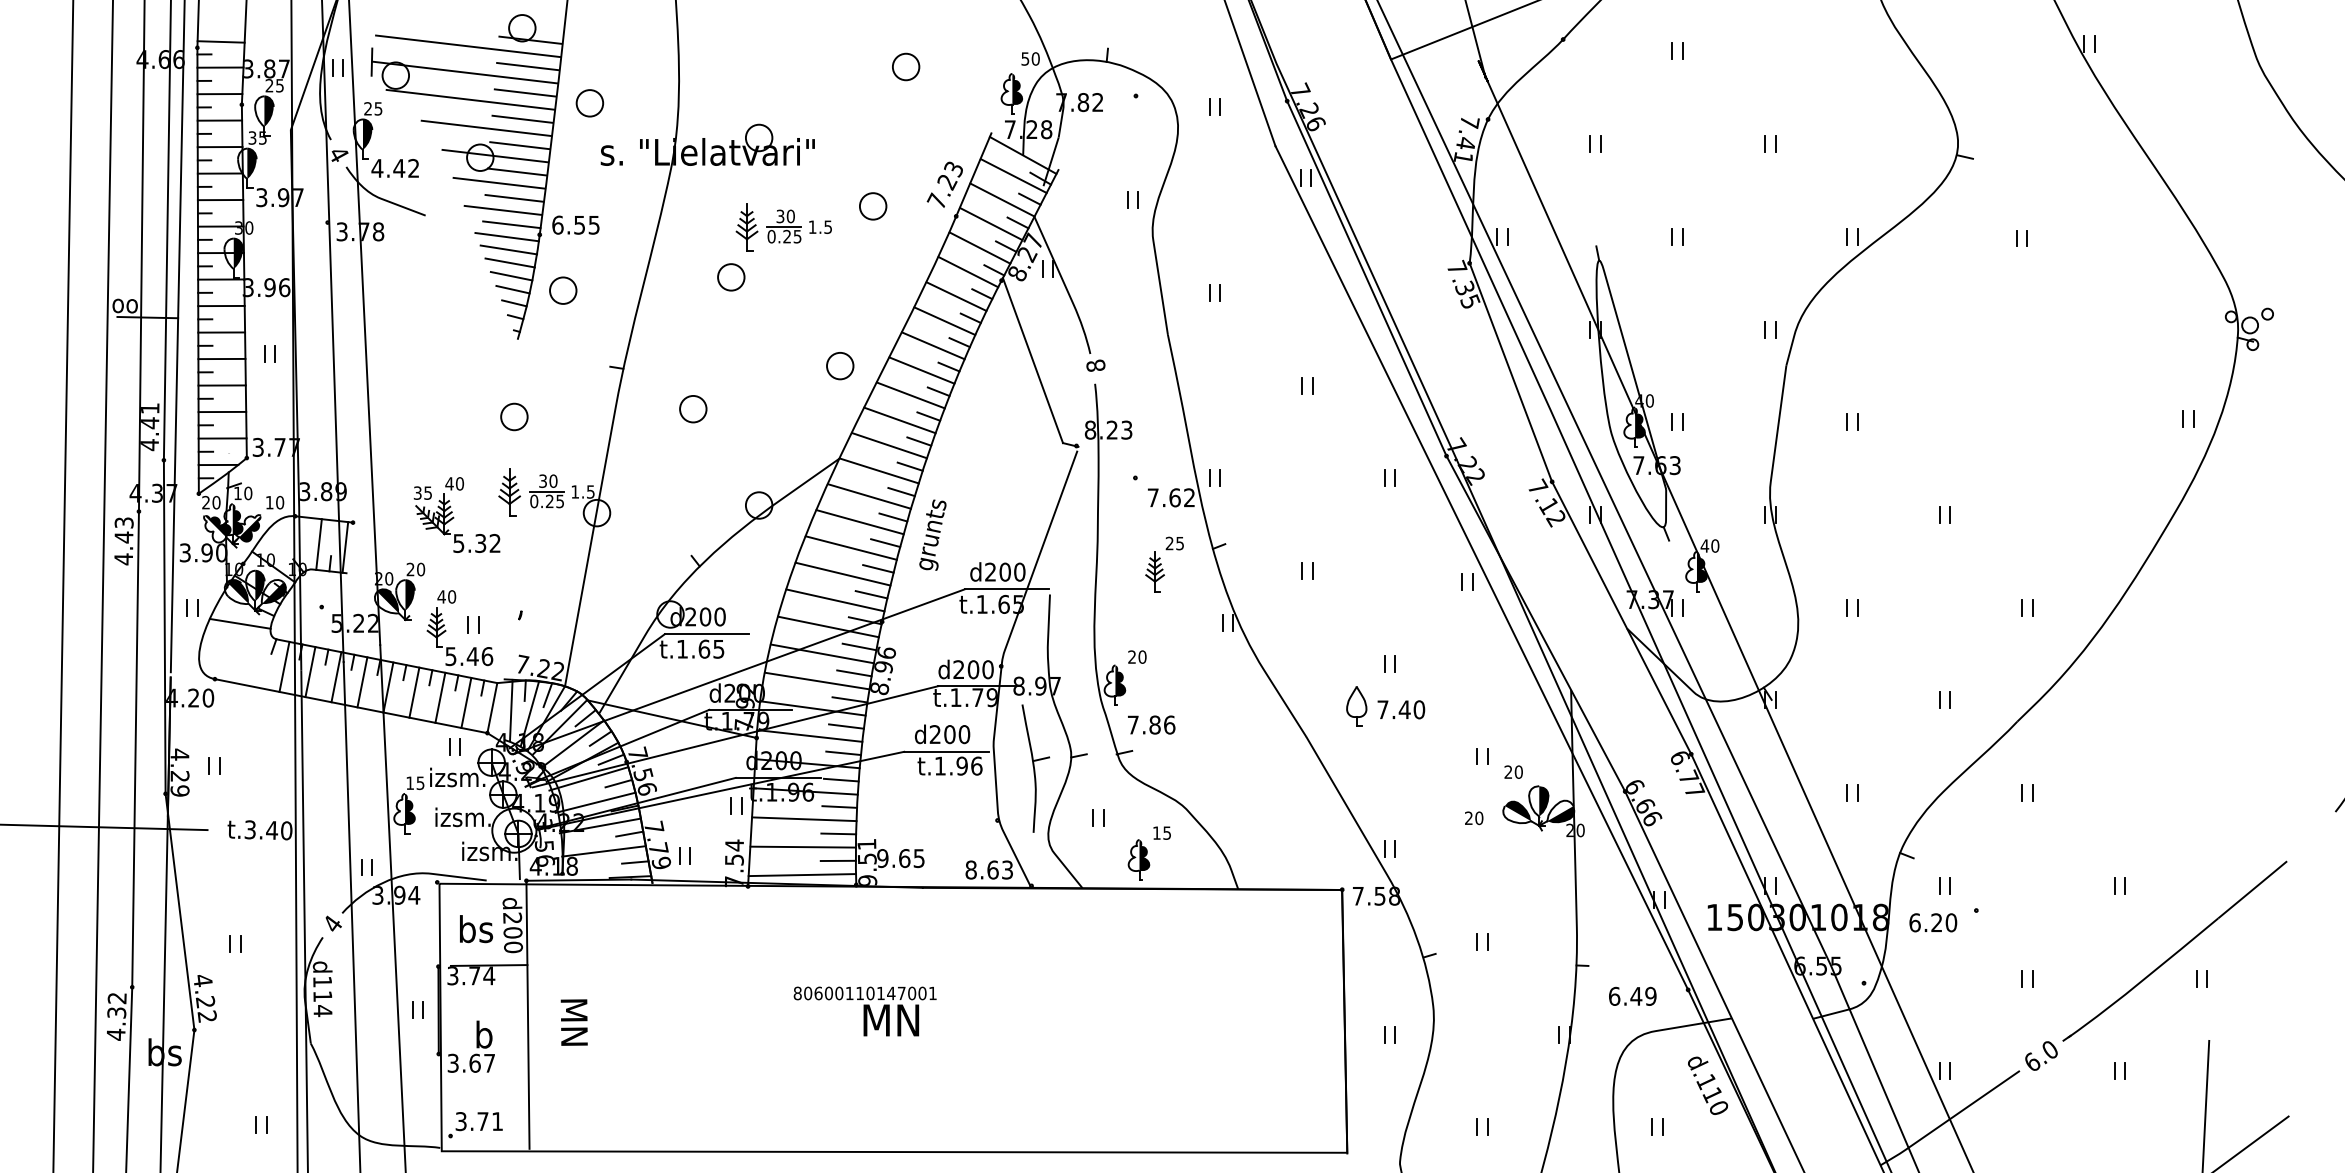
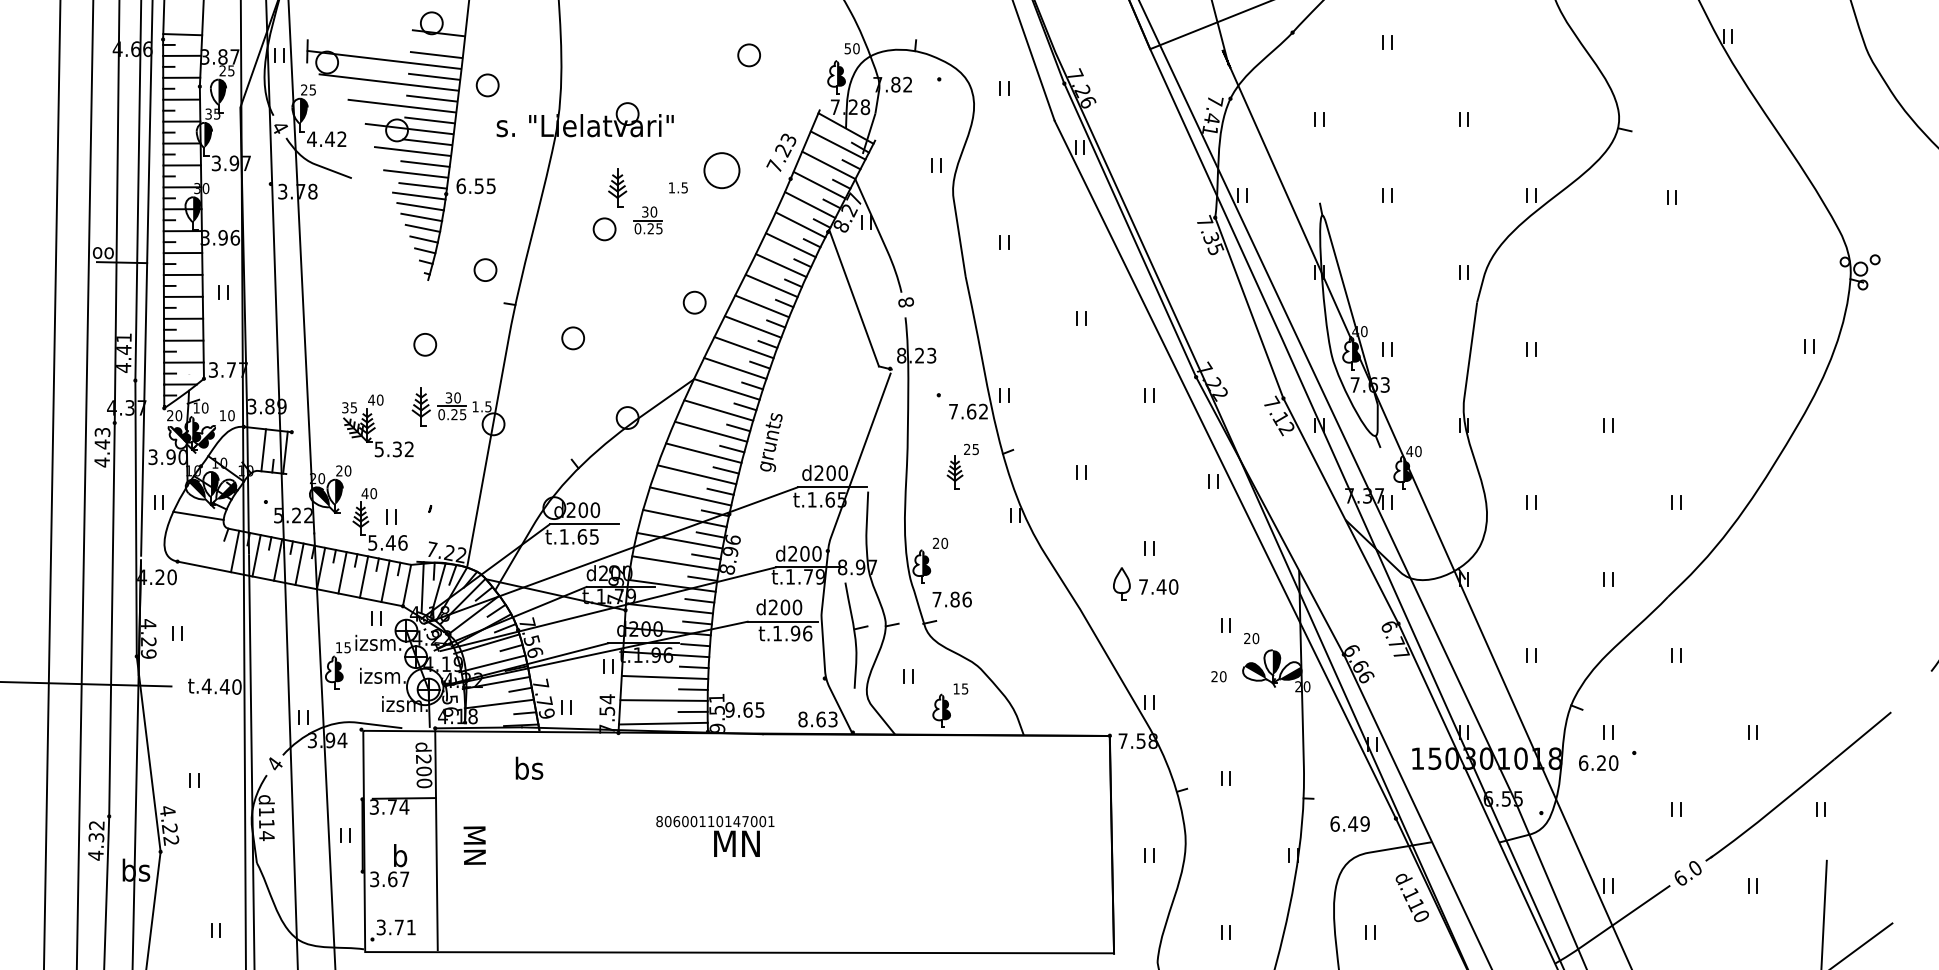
line: (468, 46) -> (387, 38), removed
circle: (872, 206) -> (721, 170), size x1.6
part: (783, 226) -> (647, 220), moved
circle: (563, 290) -> (485, 269), moved
text: (250, 829) -> (207, 685), t.3.40 -> t.4.40
text: (476, 929) -> (529, 768), moved

